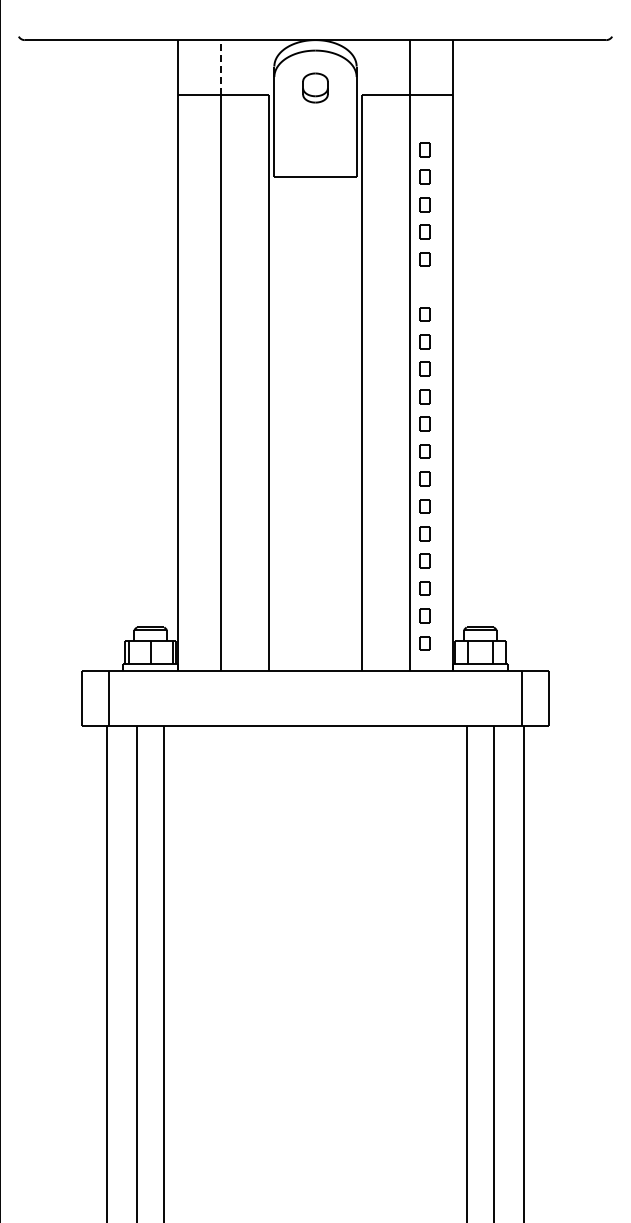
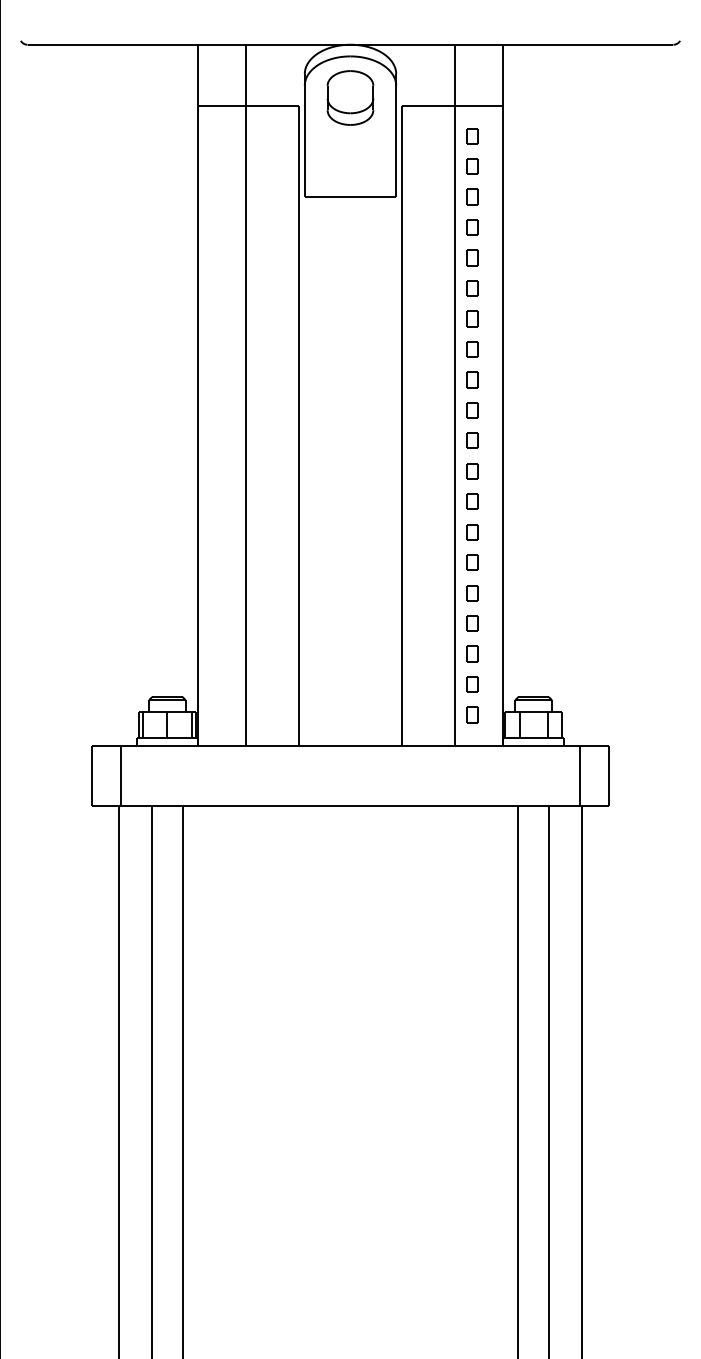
line: (221, 67) -> (246, 75), dashed -> solid
part: (315, 87) -> (350, 97), size x1.67
part: (424, 122) -> (471, 136), added
part: (424, 286) -> (471, 318), added

